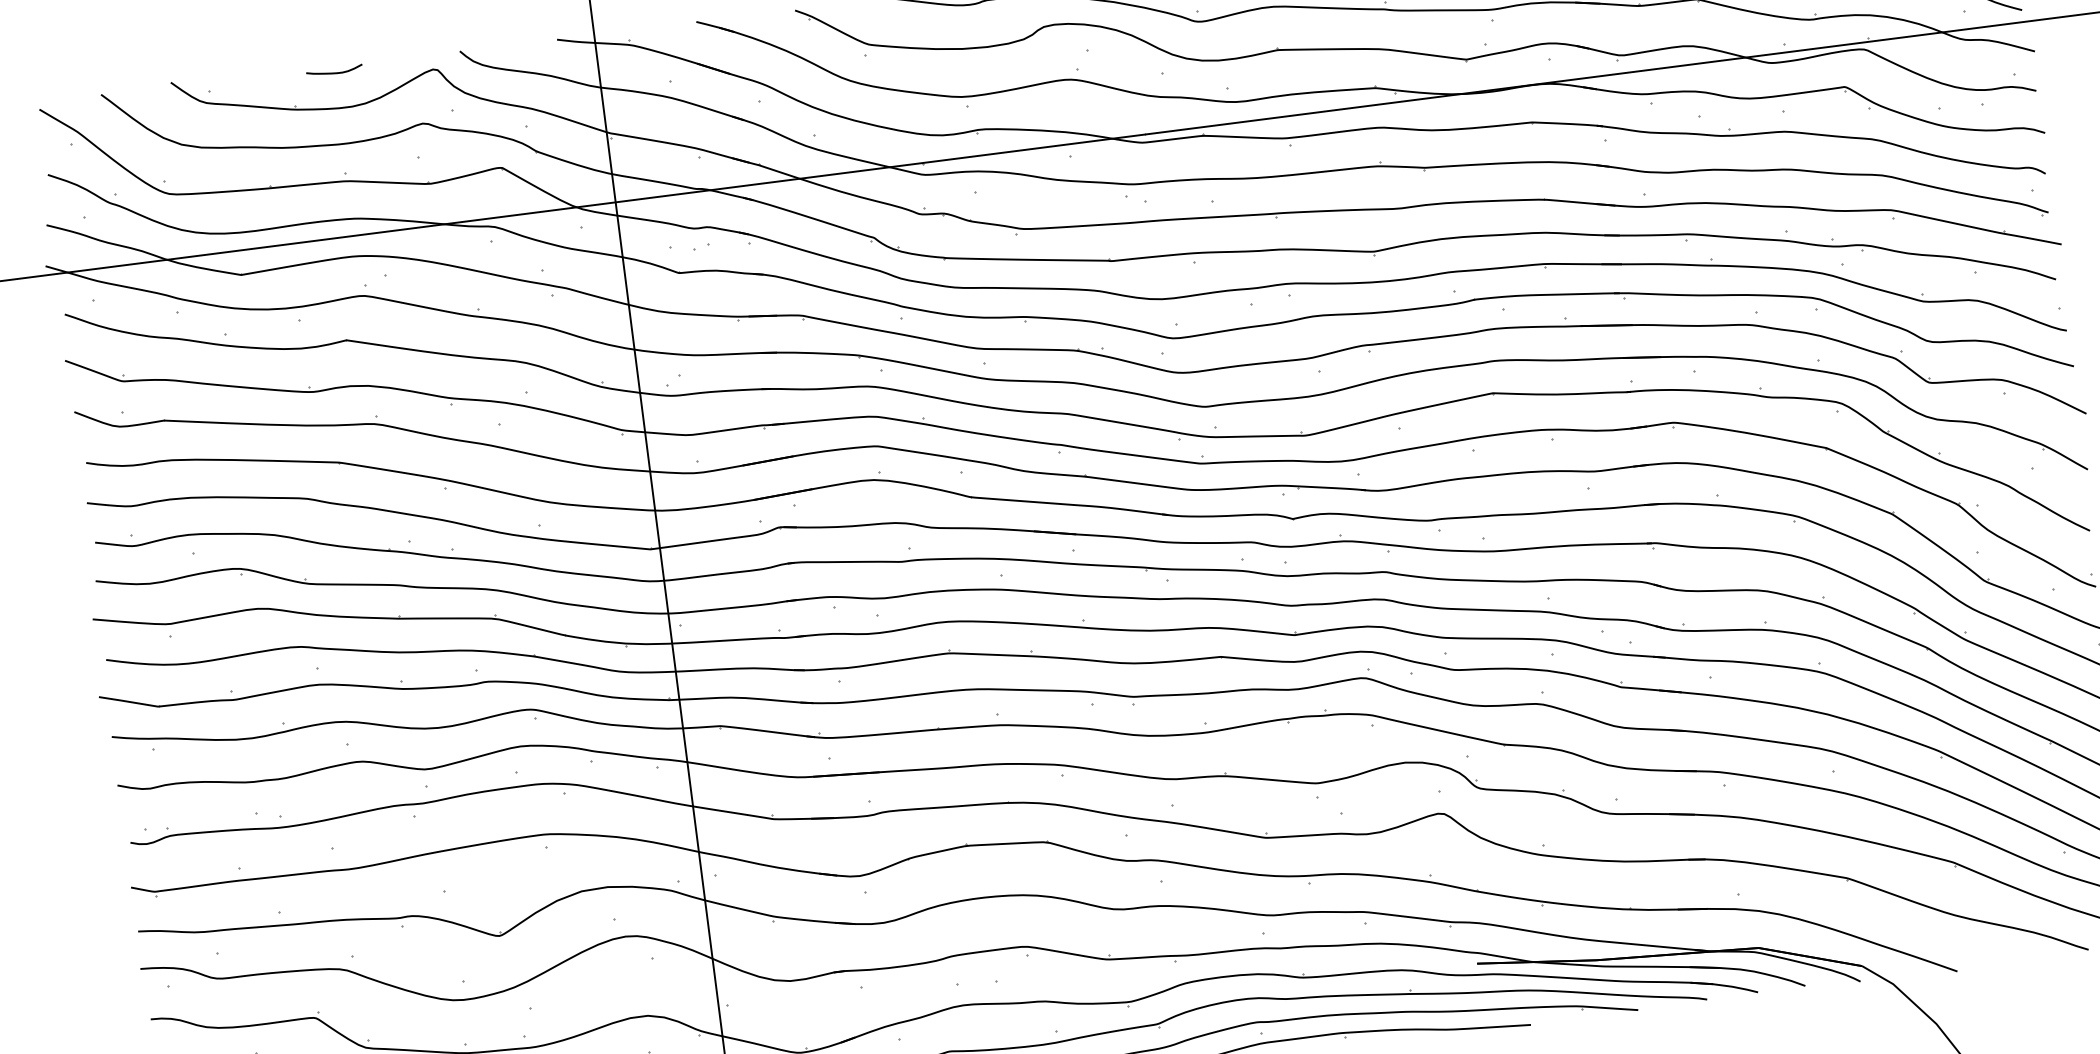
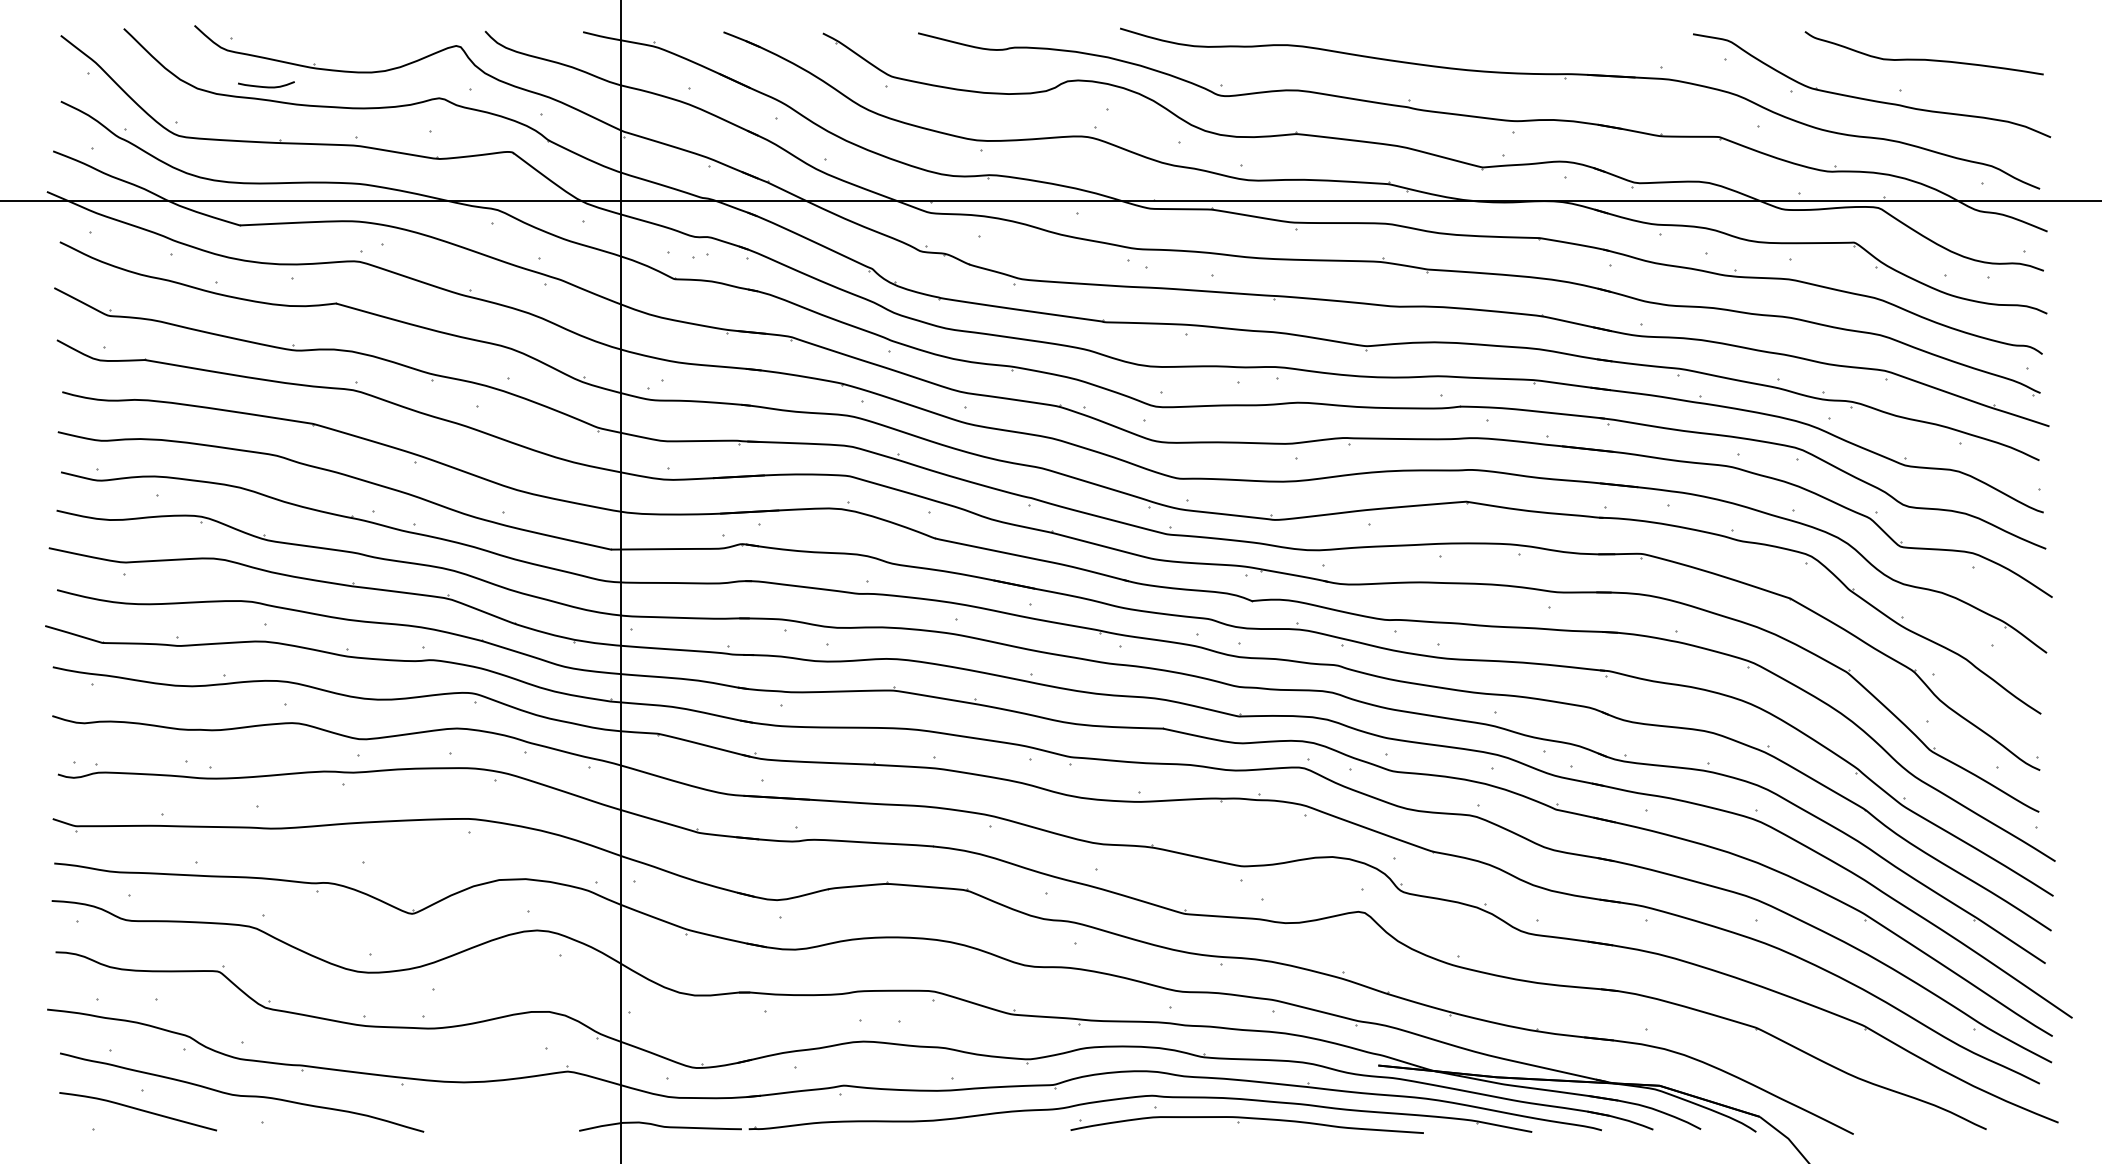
curve: (334, 72) -> (266, 86), moved

